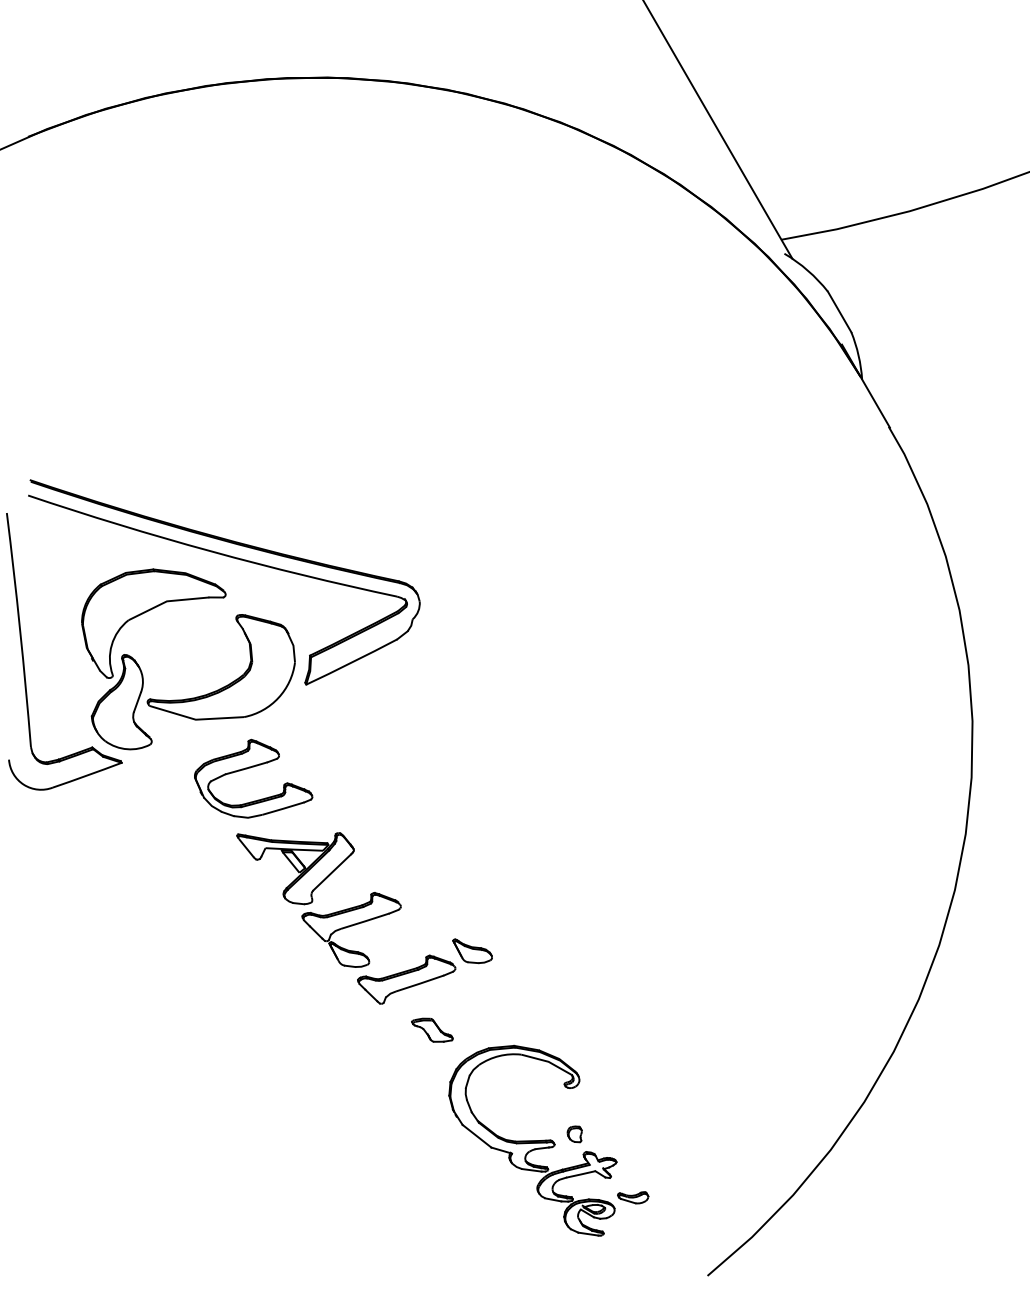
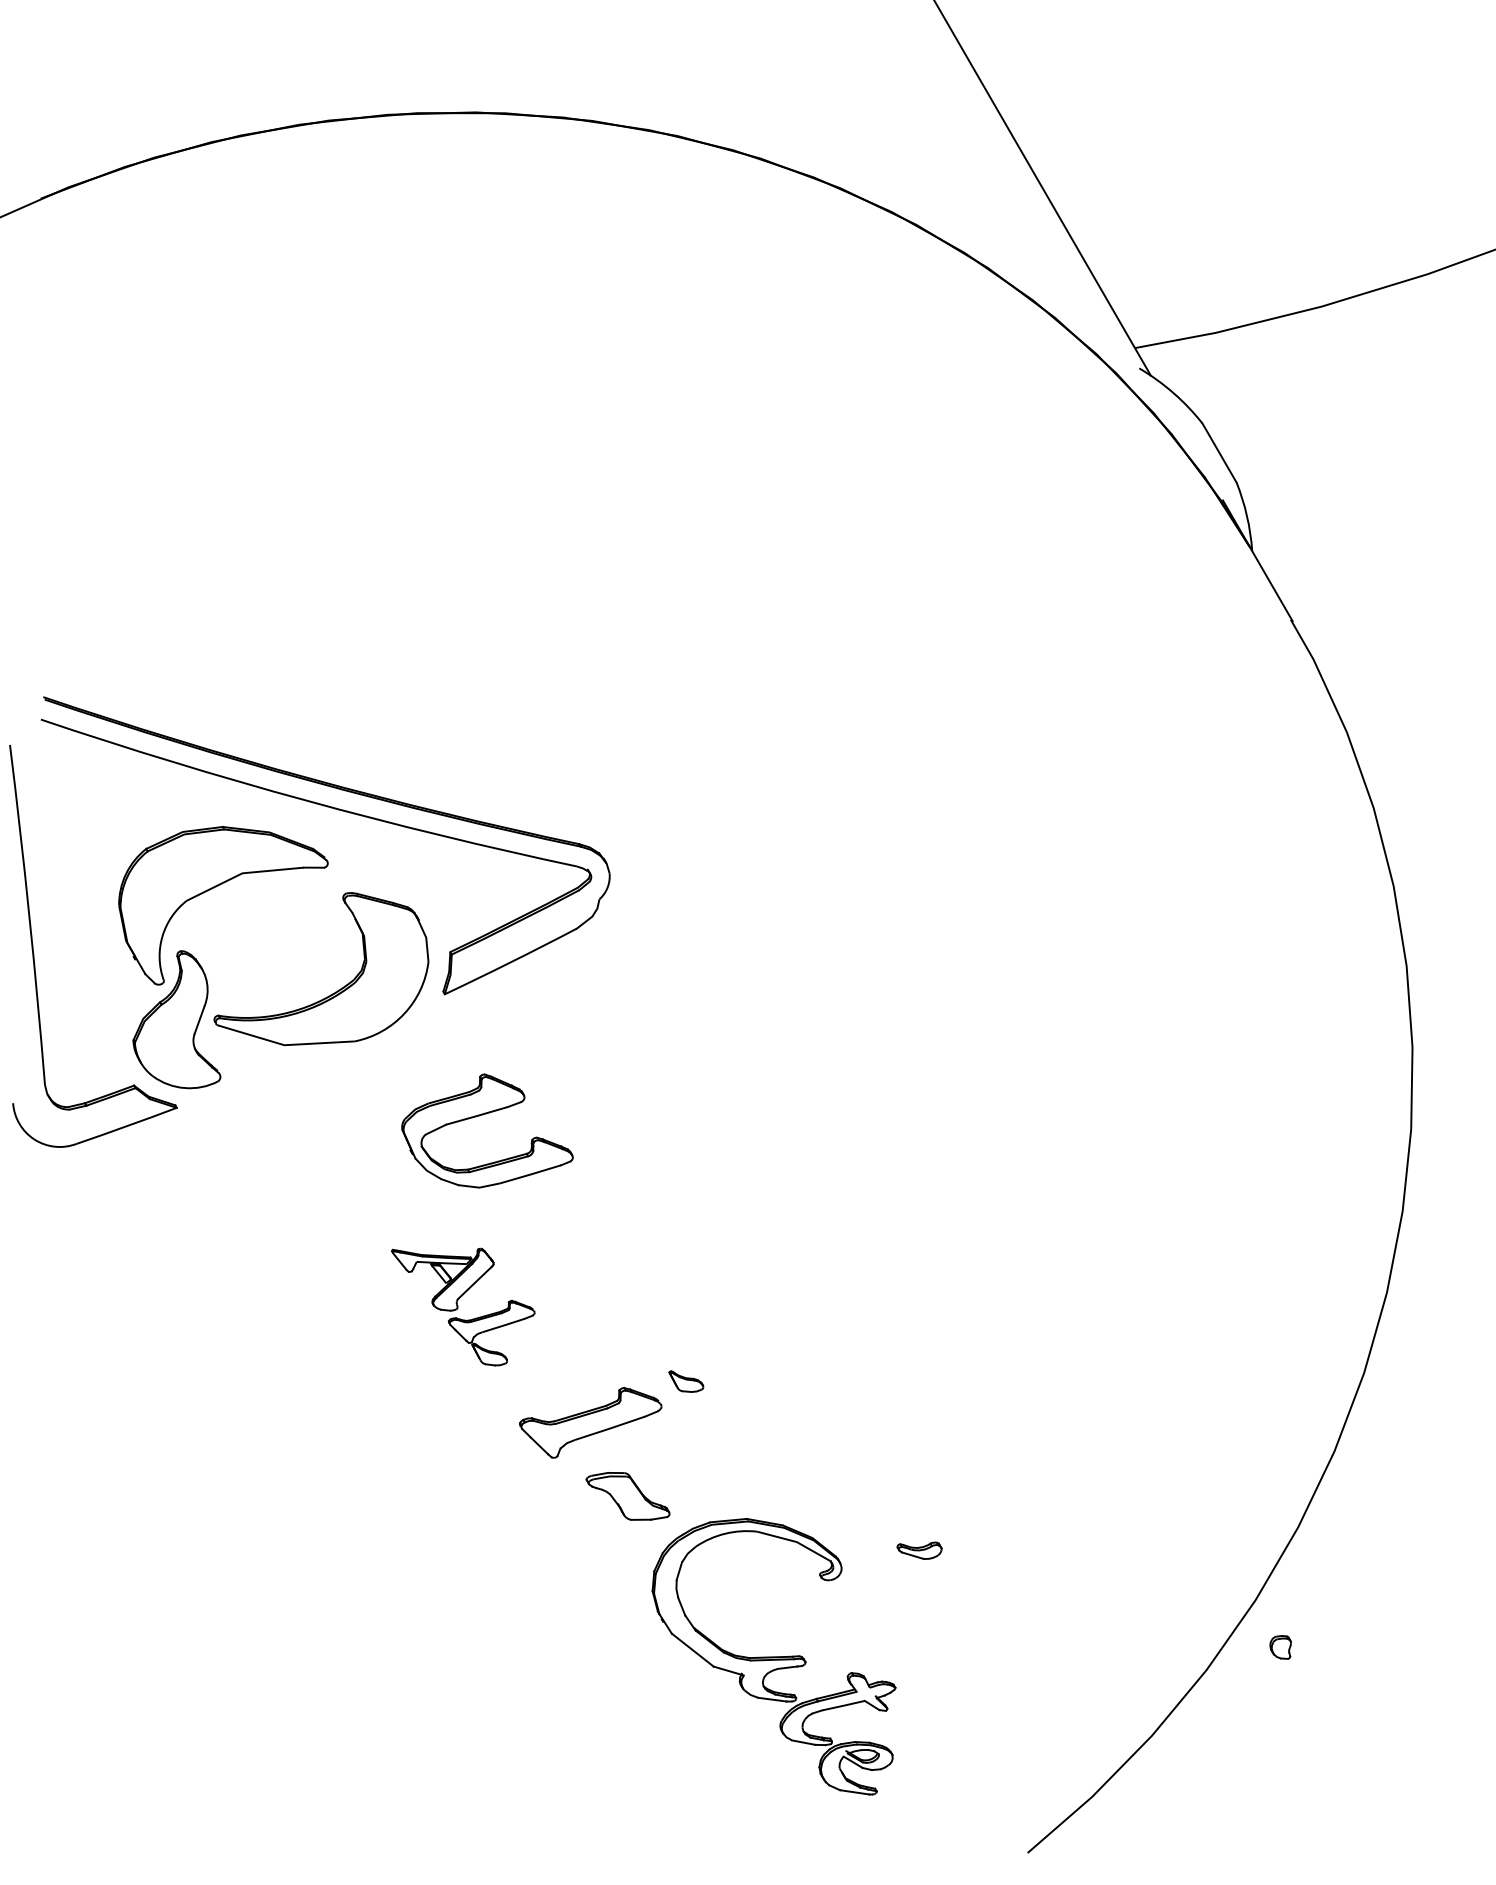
part: (250, 768) -> (482, 1116), moved
part: (318, 899) -> (462, 1306), size x0.6
part: (472, 951) -> (686, 1381), size x0.6
part: (432, 1029) -> (628, 1495), size x1.4
part: (574, 1134) -> (1280, 1647), moved
part: (633, 1197) -> (920, 1550), moved

